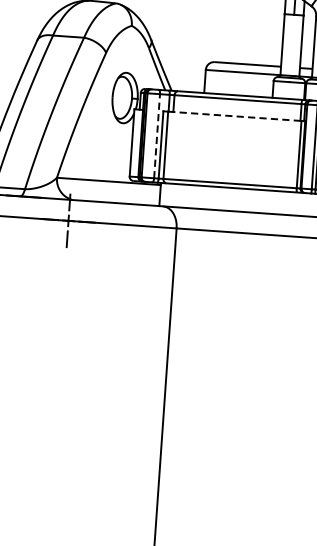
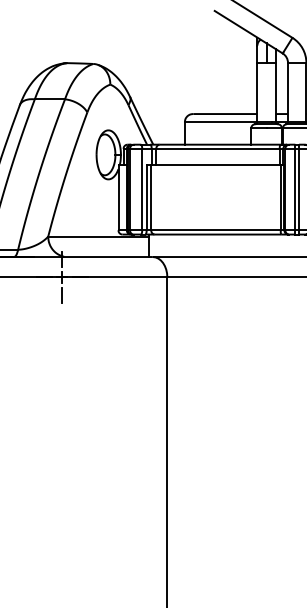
line: (235, 116) -> (216, 165), dashed -> solid
line: (157, 136) -> (142, 189), dashed -> solid

